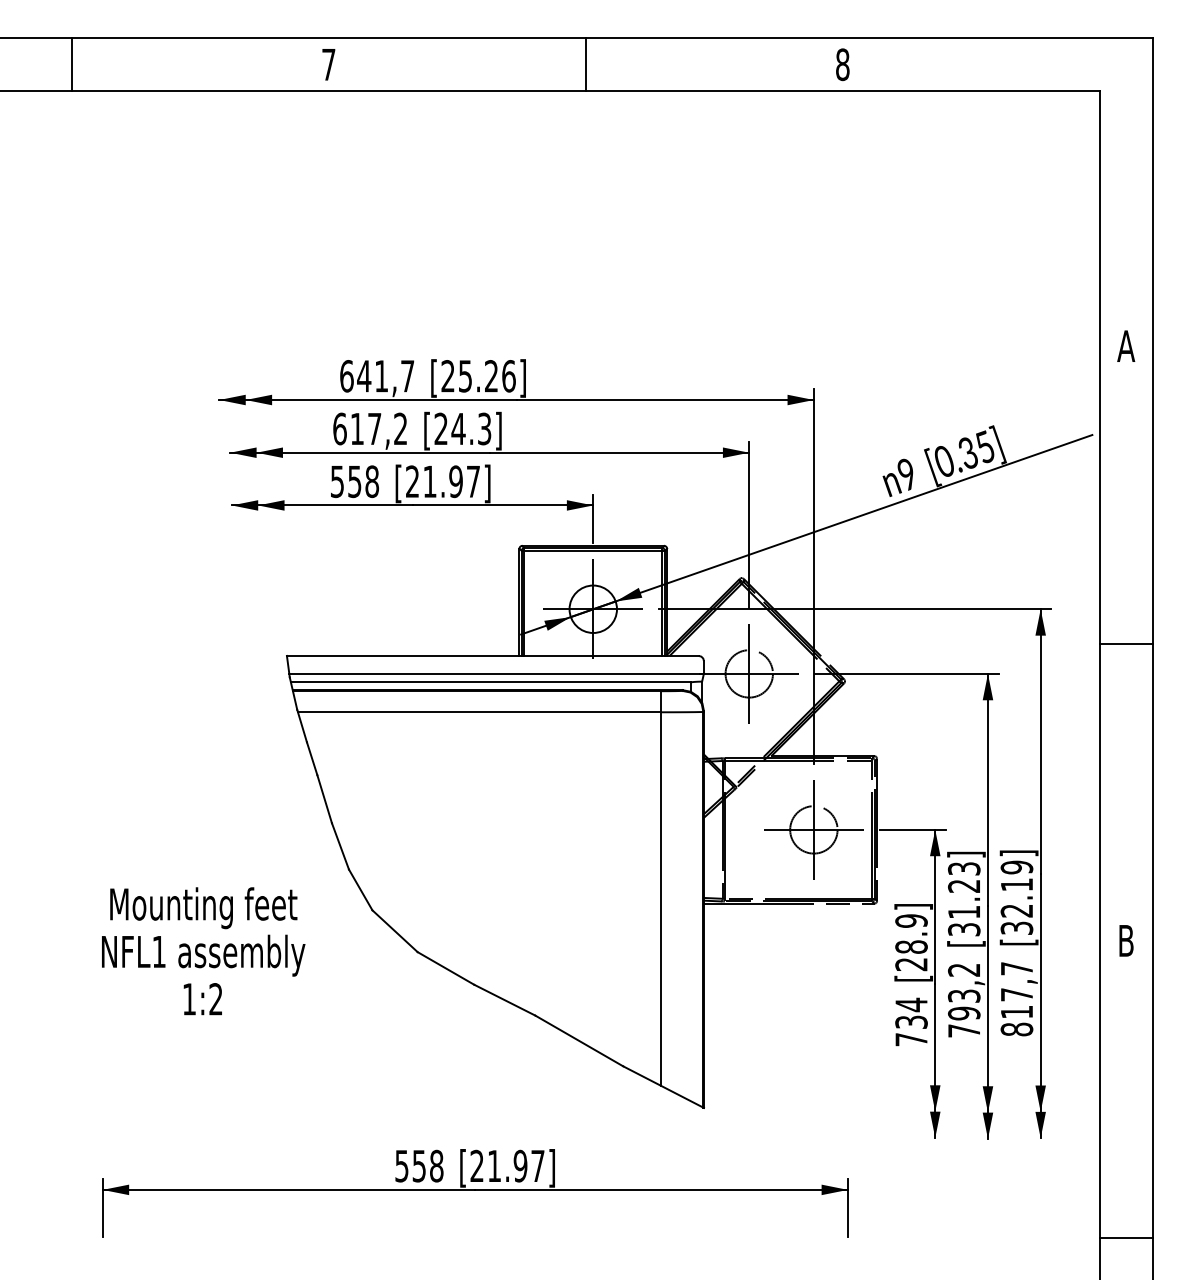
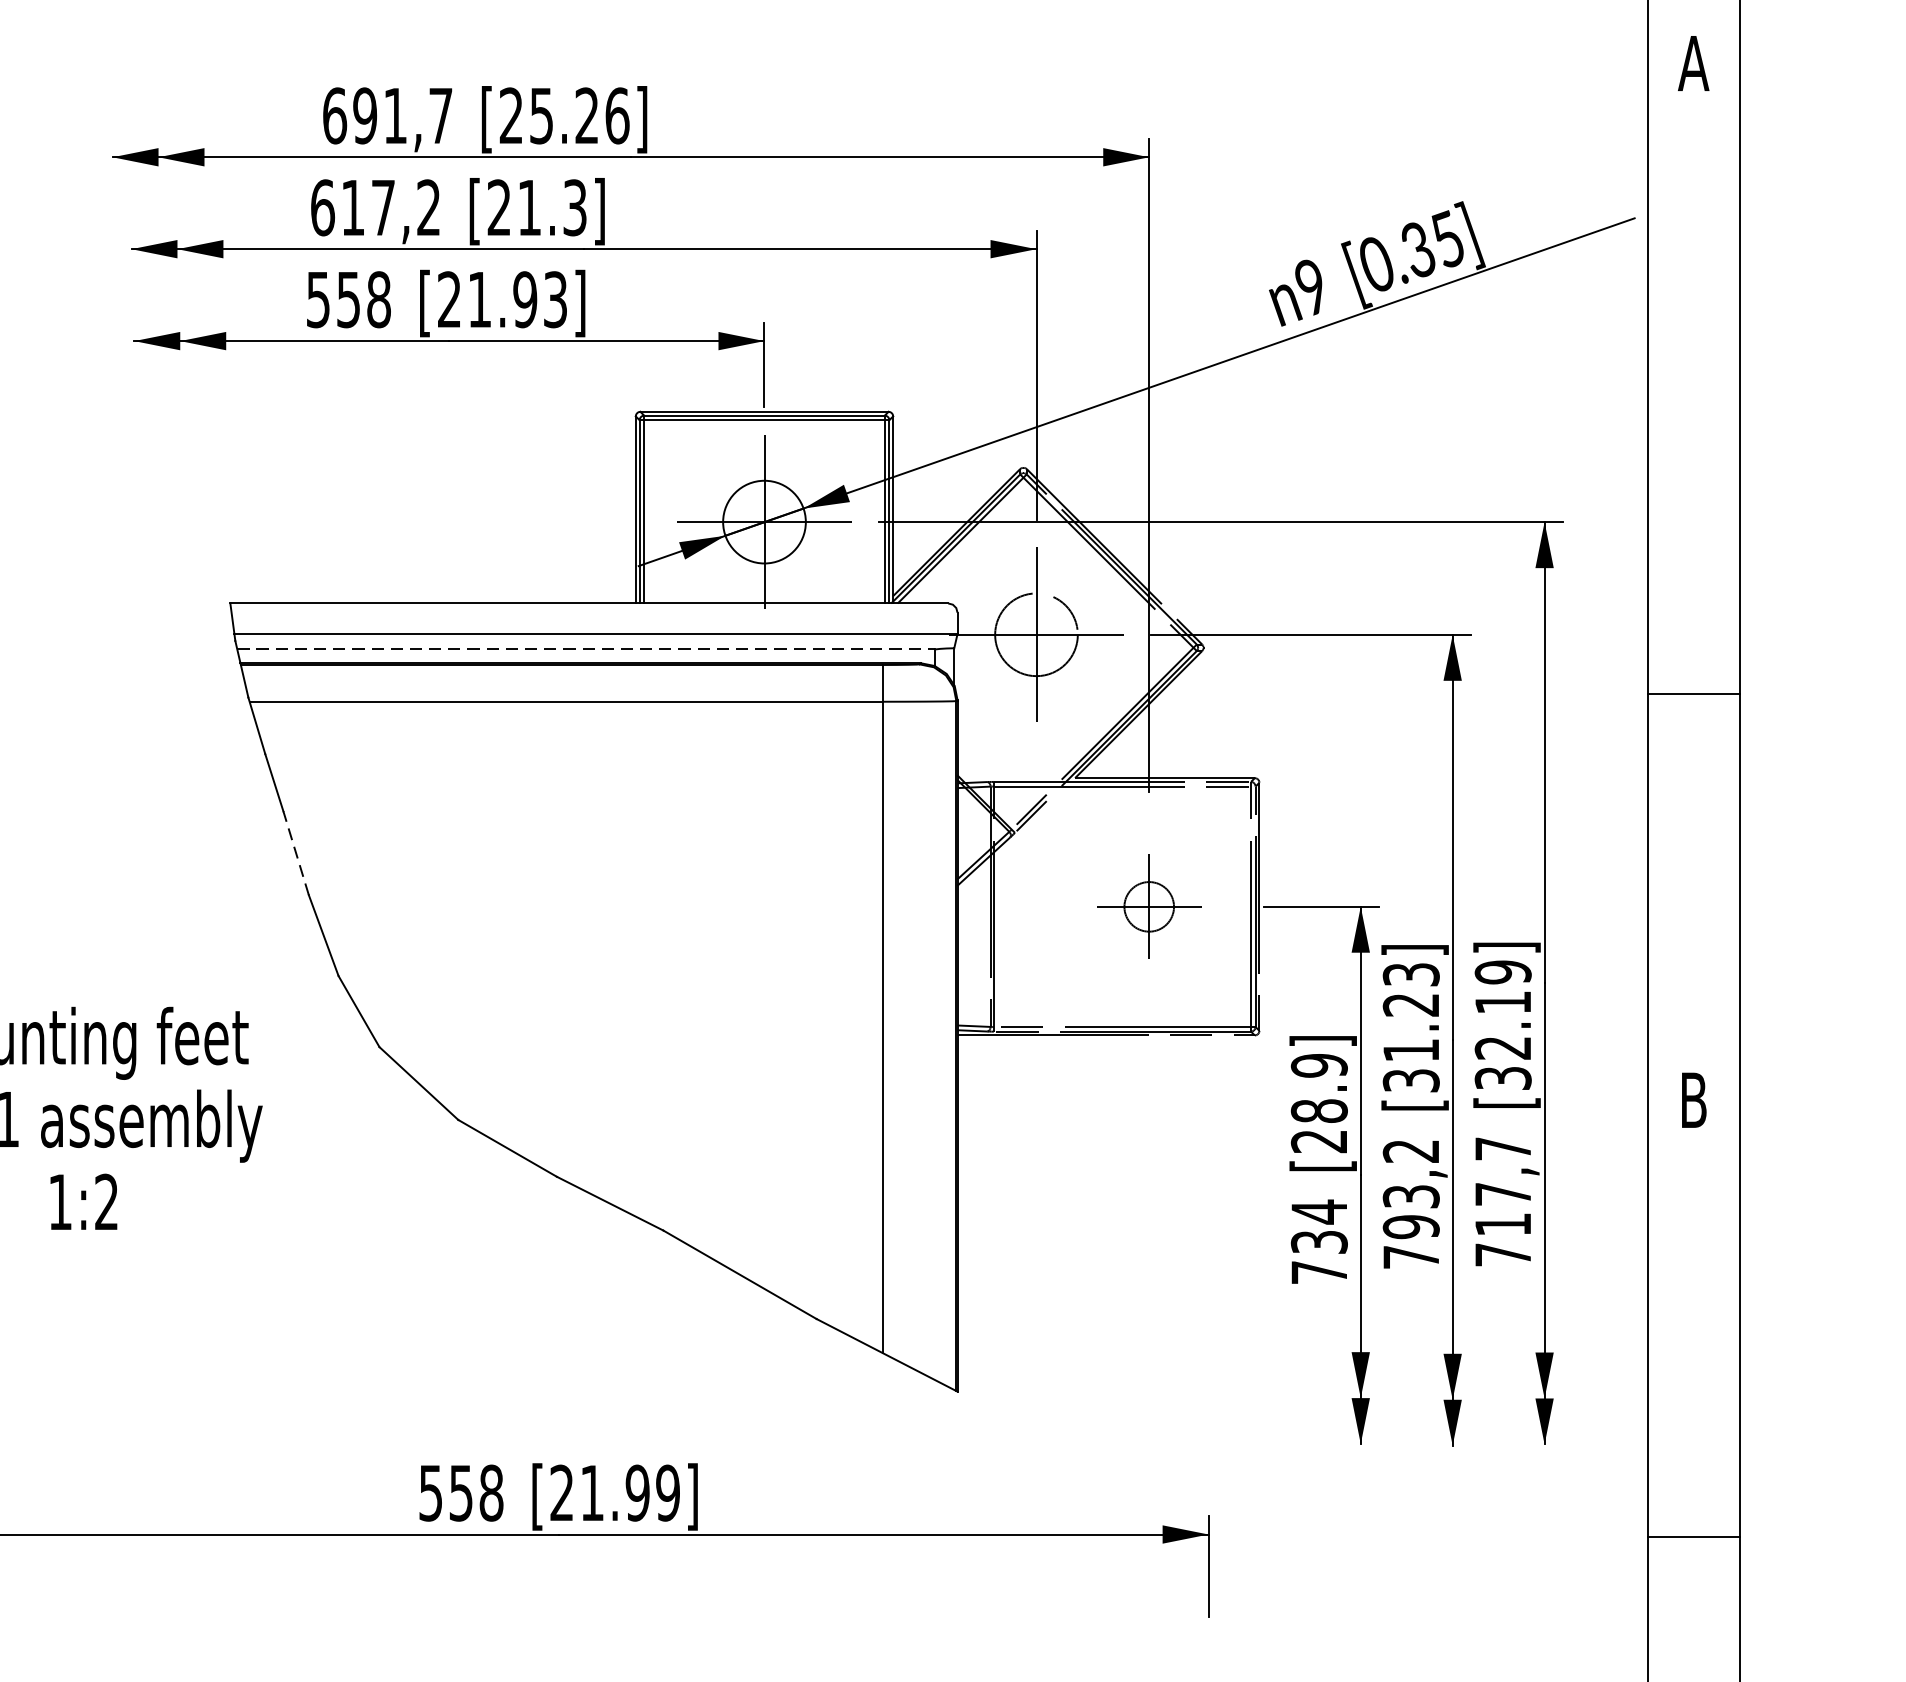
text: (364, 376) -> (365, 116), 641,7 -> 691,7
text: (458, 428) -> (529, 206), [24.3] -> [21.3]
text: (473, 481) -> (555, 299), [21.97] -> [21.93]
line: (1125, 643) -> (1692, 693), moved
line: (491, 682) -> (587, 649), solid -> dashed
line: (324, 798) -> (295, 852), solid -> dashed
part: (813, 829) -> (1148, 906), size x0.6
text: (1016, 1029) -> (1502, 1254), 817,7 -> 717,7
text: (537, 1165) -> (667, 1491), [21.97] -> [21.99]
line: (1125, 1238) -> (1692, 1537), moved

